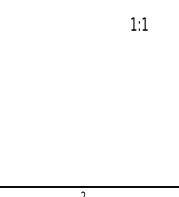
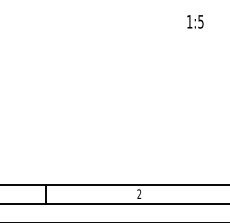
text: (144, 23) -> (200, 21), 1:1 -> 1:5

